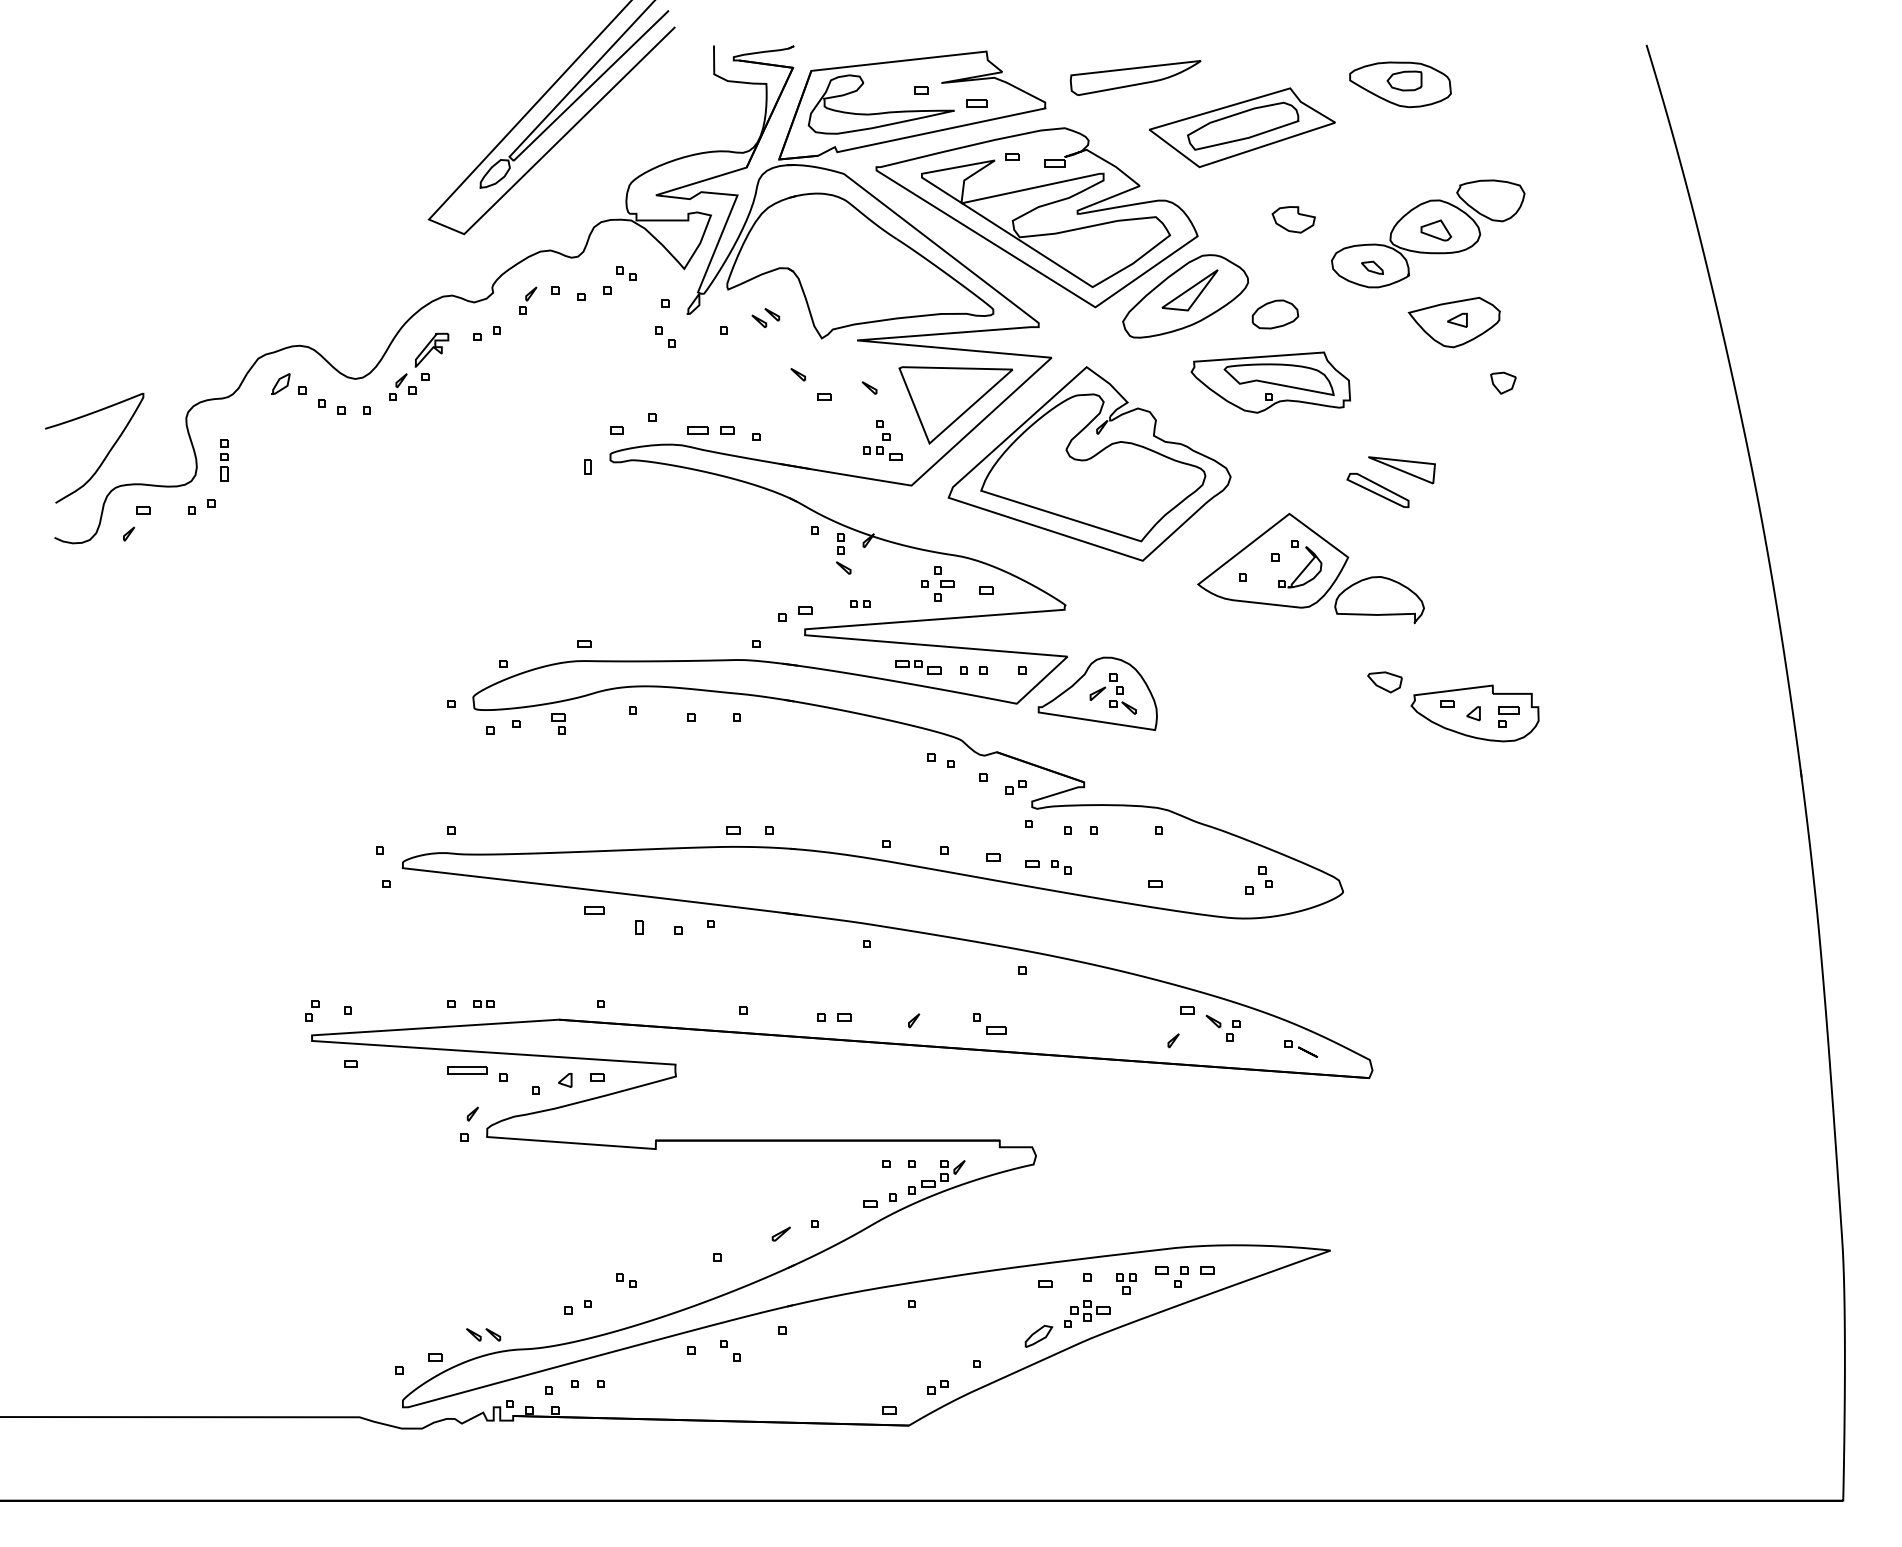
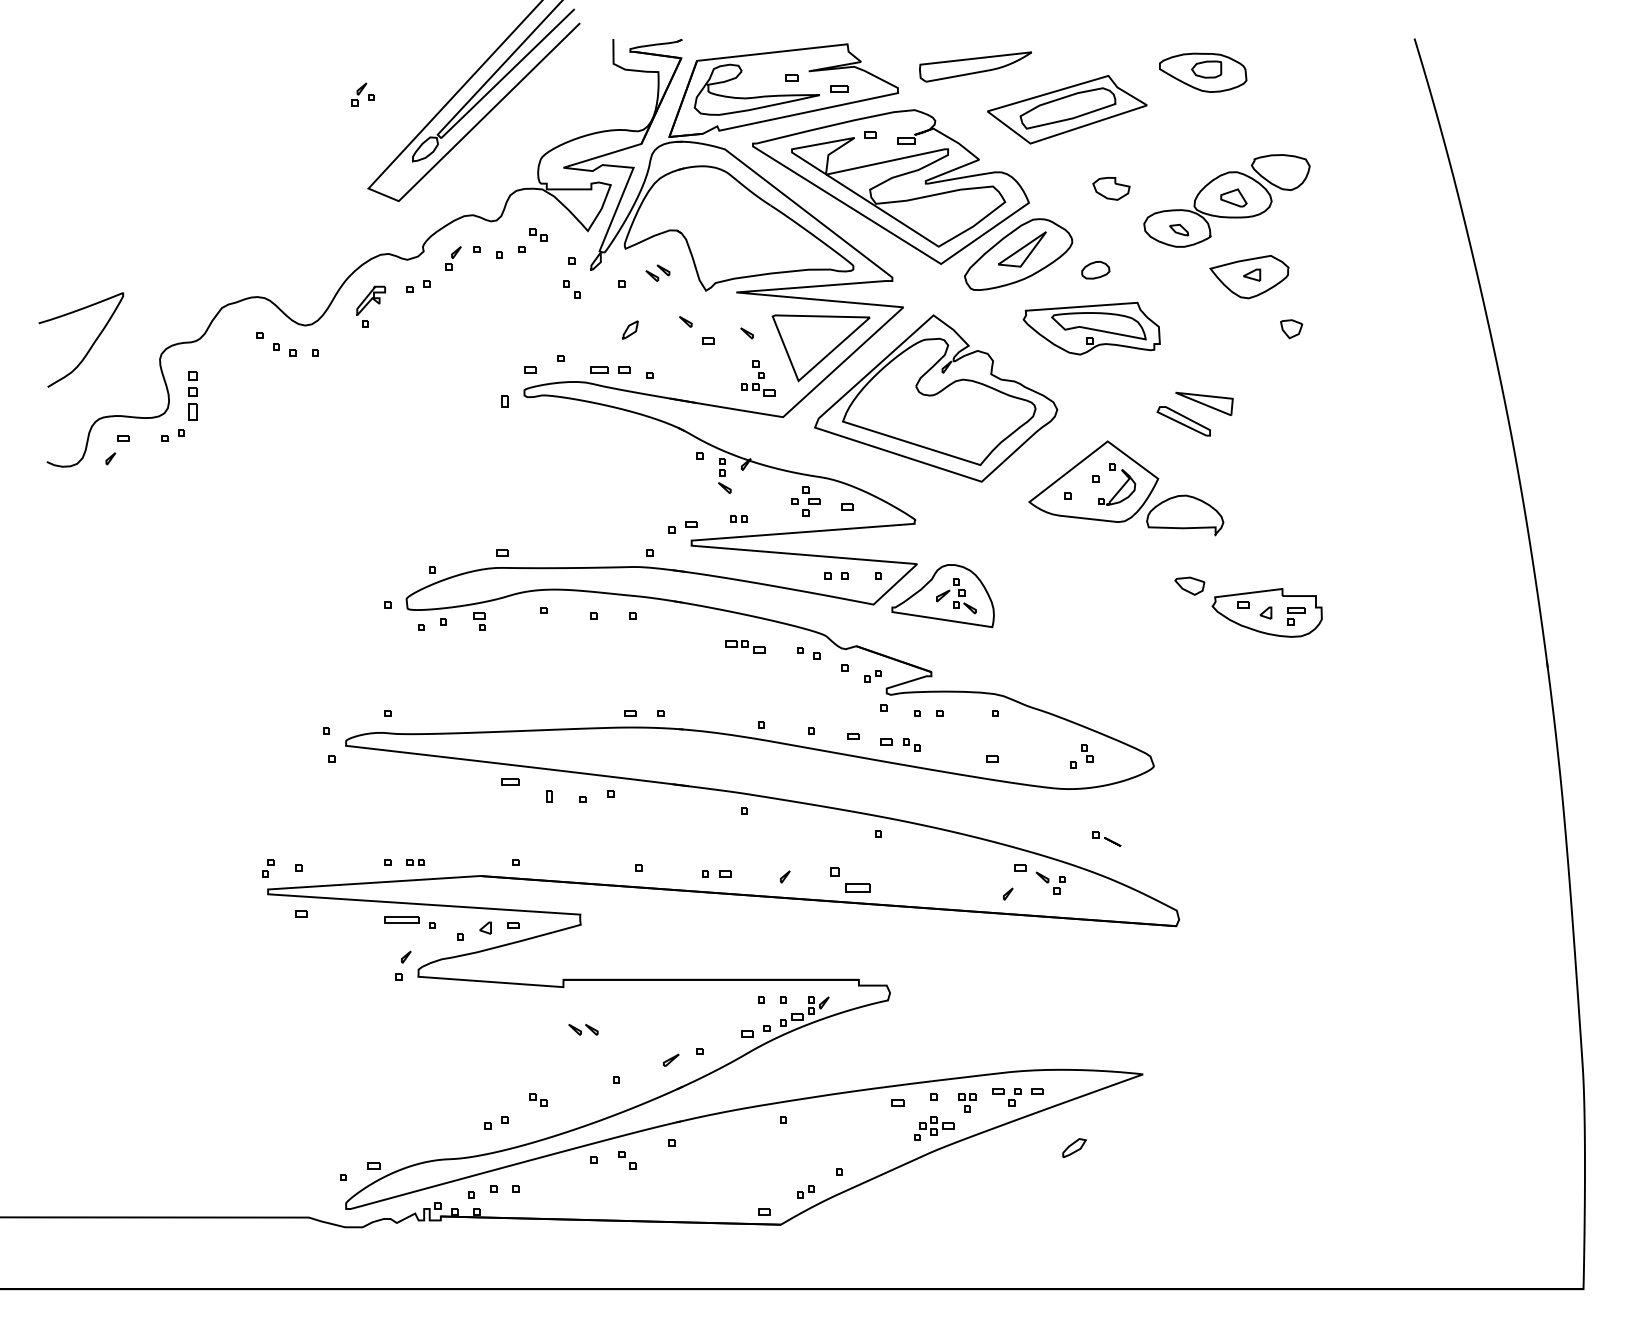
part: (1275, 314) -> (1095, 270), size x0.7
part: (281, 383) -> (630, 329), moved
part: (402, 387) -> (362, 94), moved
curve: (105, 455) -> (90, 346), moved
part: (224, 460) -> (192, 395), size x1.4
part: (918, 666) -> (745, 646), moved
part: (989, 1023) -> (850, 879), size x1.4
part: (1300, 1048) -> (1106, 838), moved
part: (483, 1334) -> (583, 1029), moved
part: (1038, 1336) -> (1074, 1148), moved

